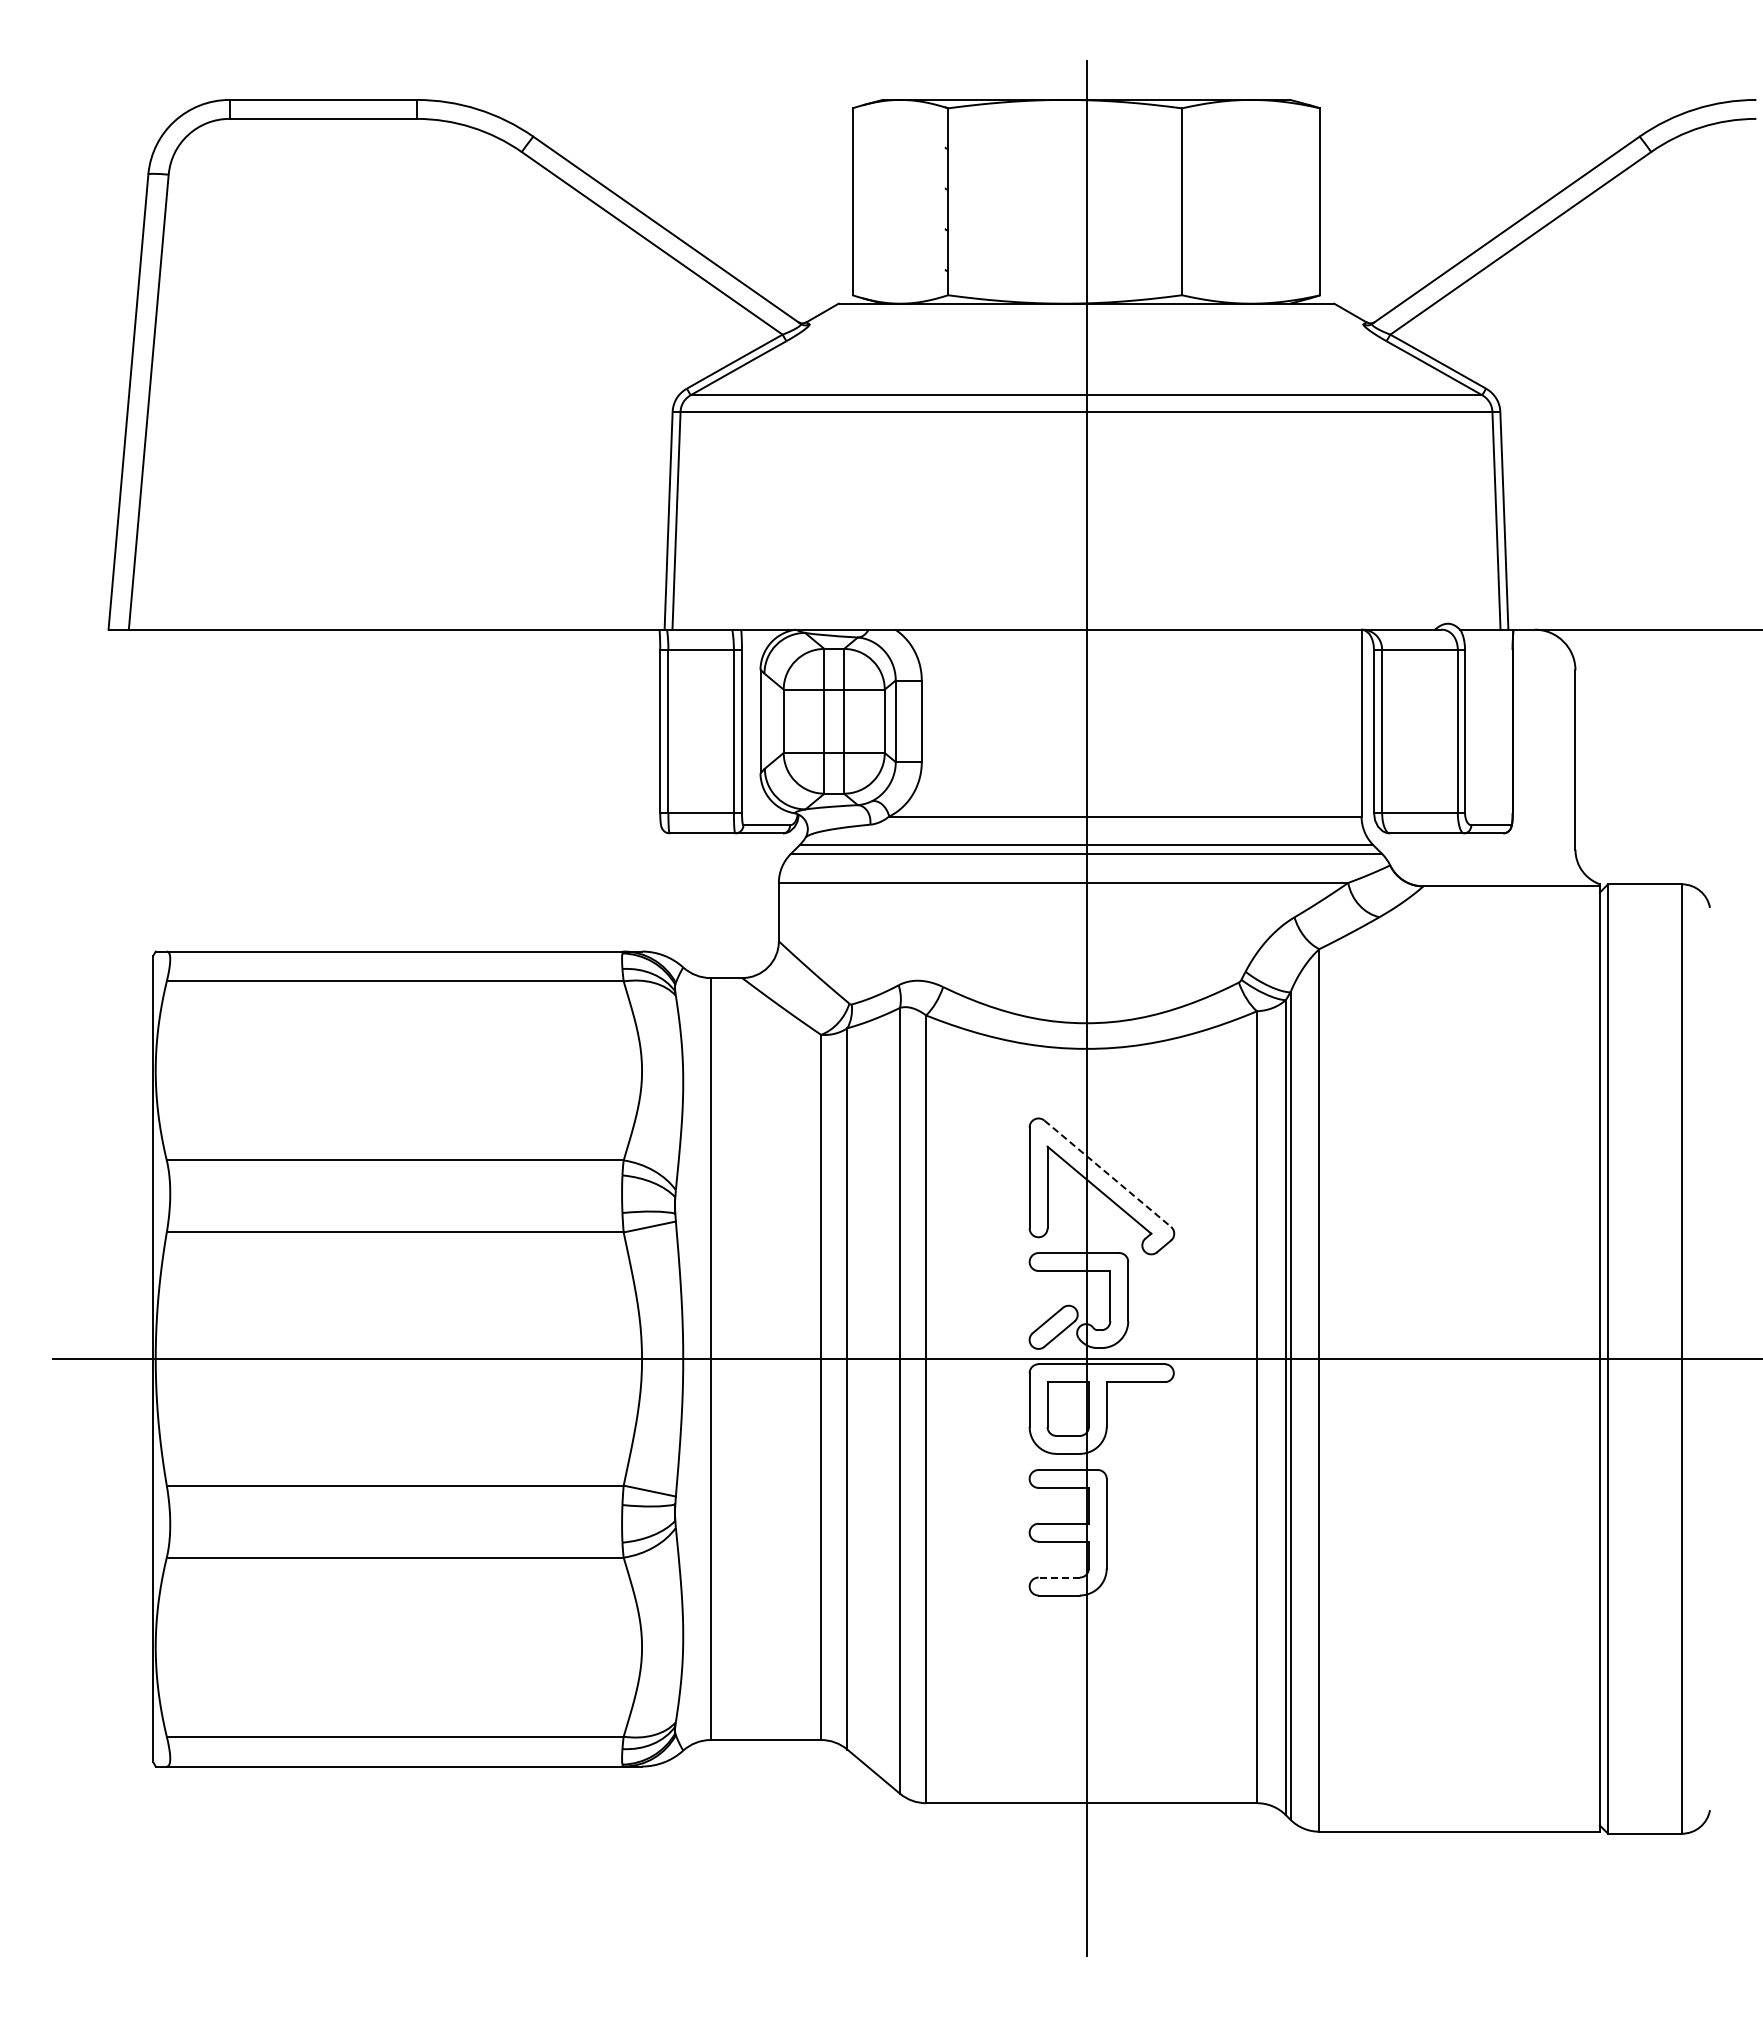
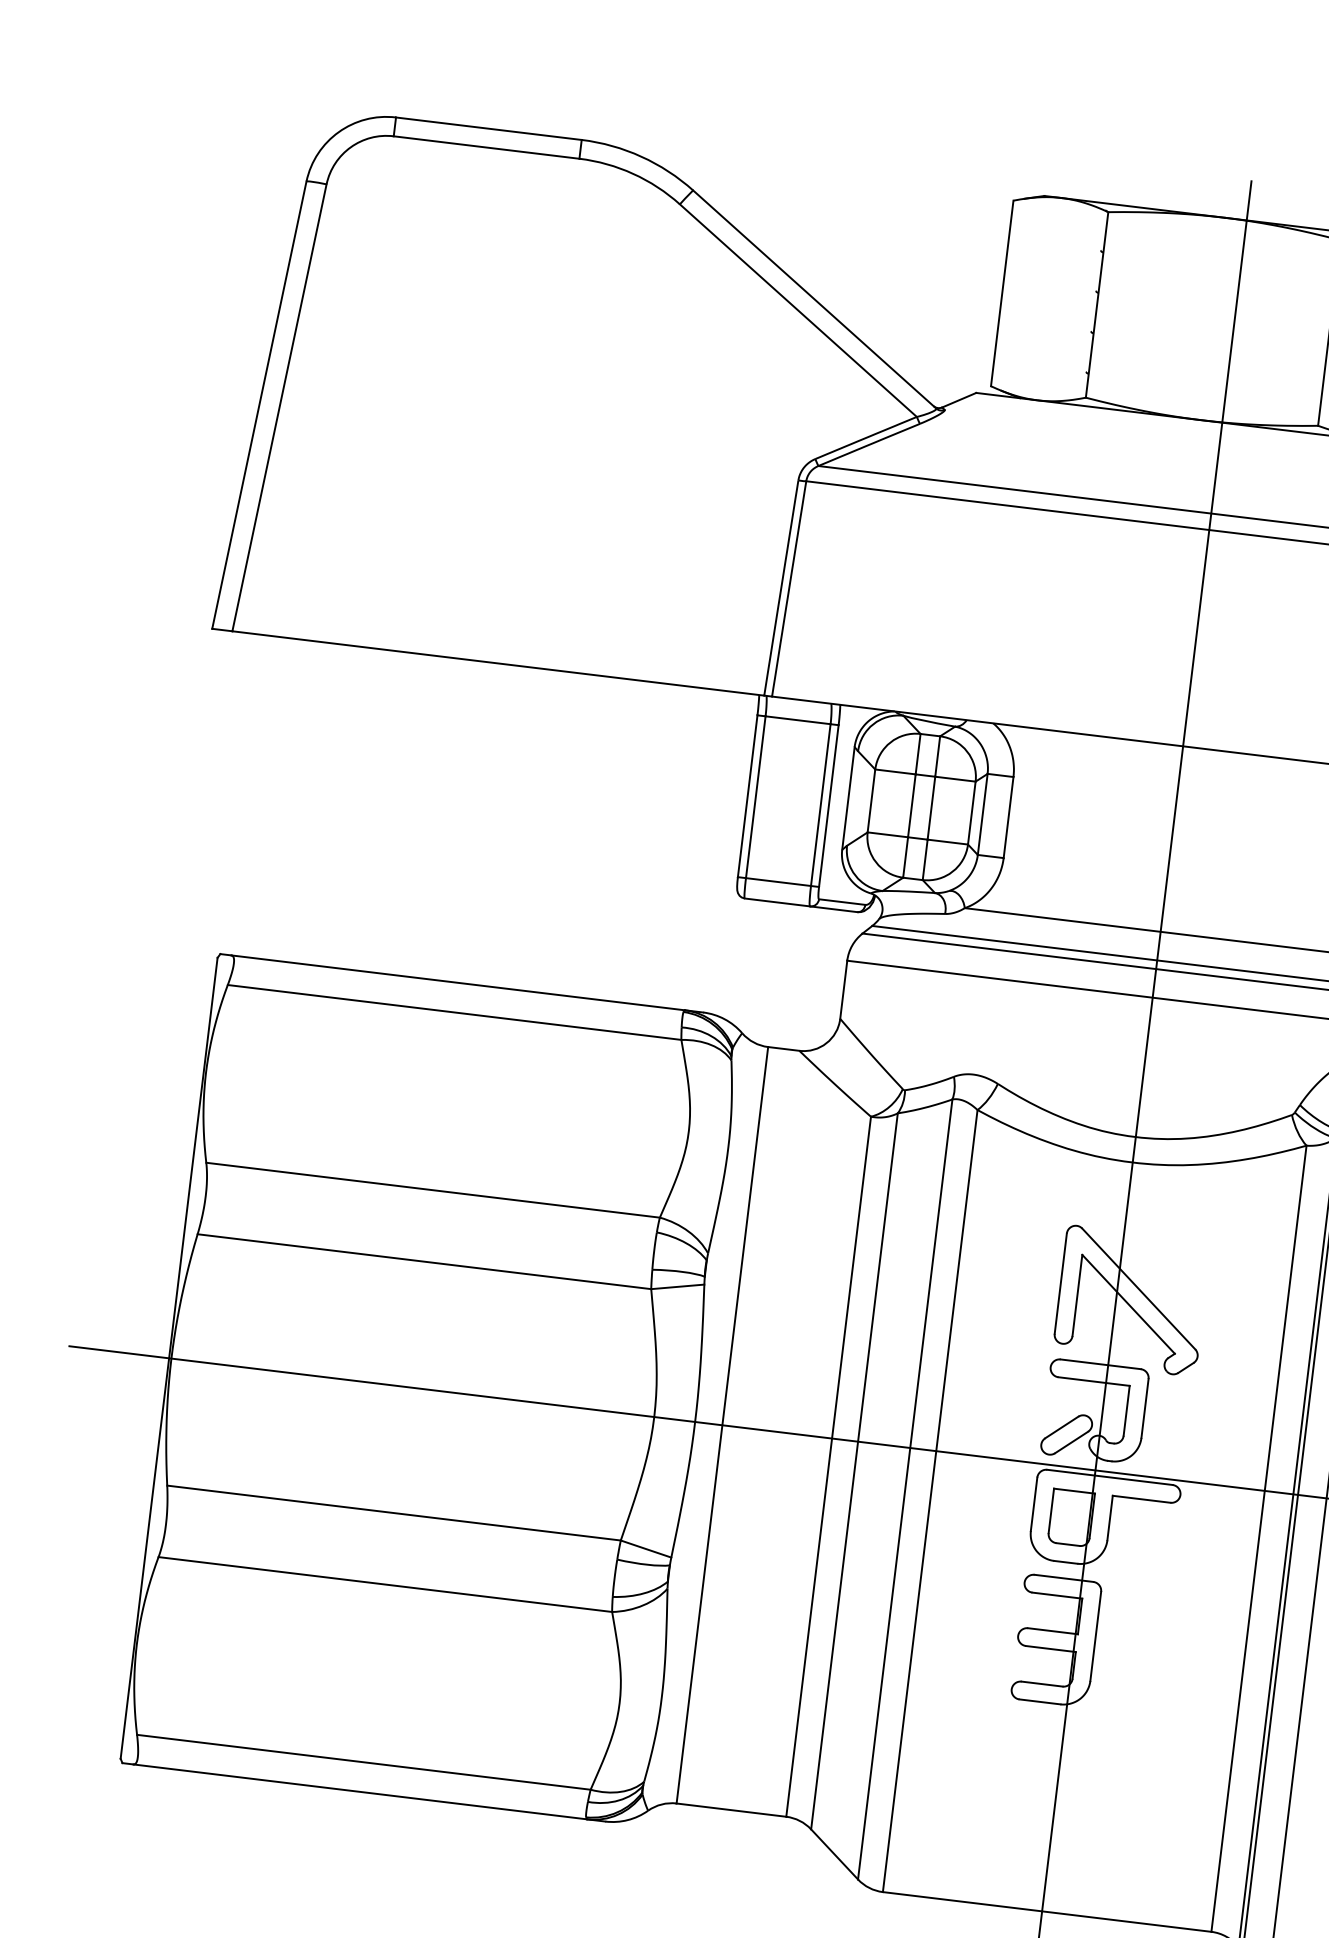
line: (1107, 1173) -> (1138, 1288), dashed -> solid
line: (1059, 1577) -> (1042, 1684), dashed -> solid

